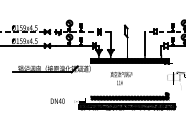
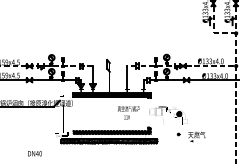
text: (121, 78) -> (128, 112), moved
text: (57, 101) -> (34, 153), moved

